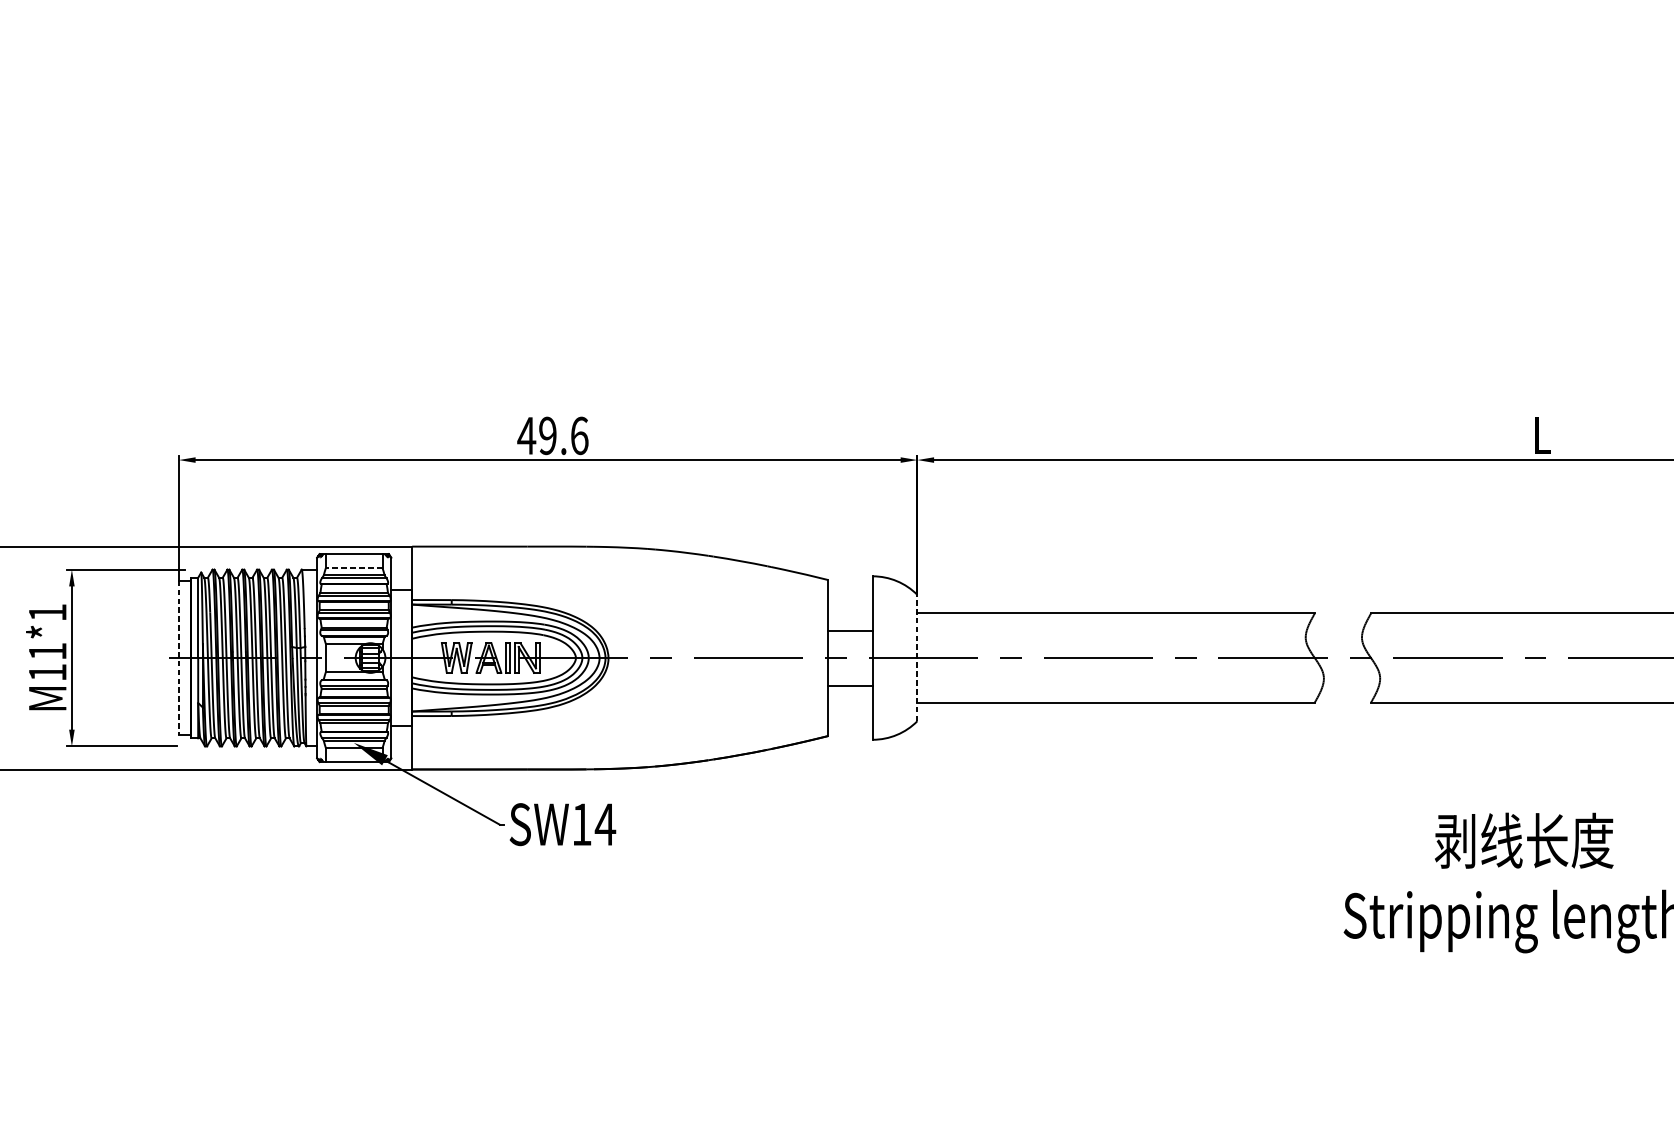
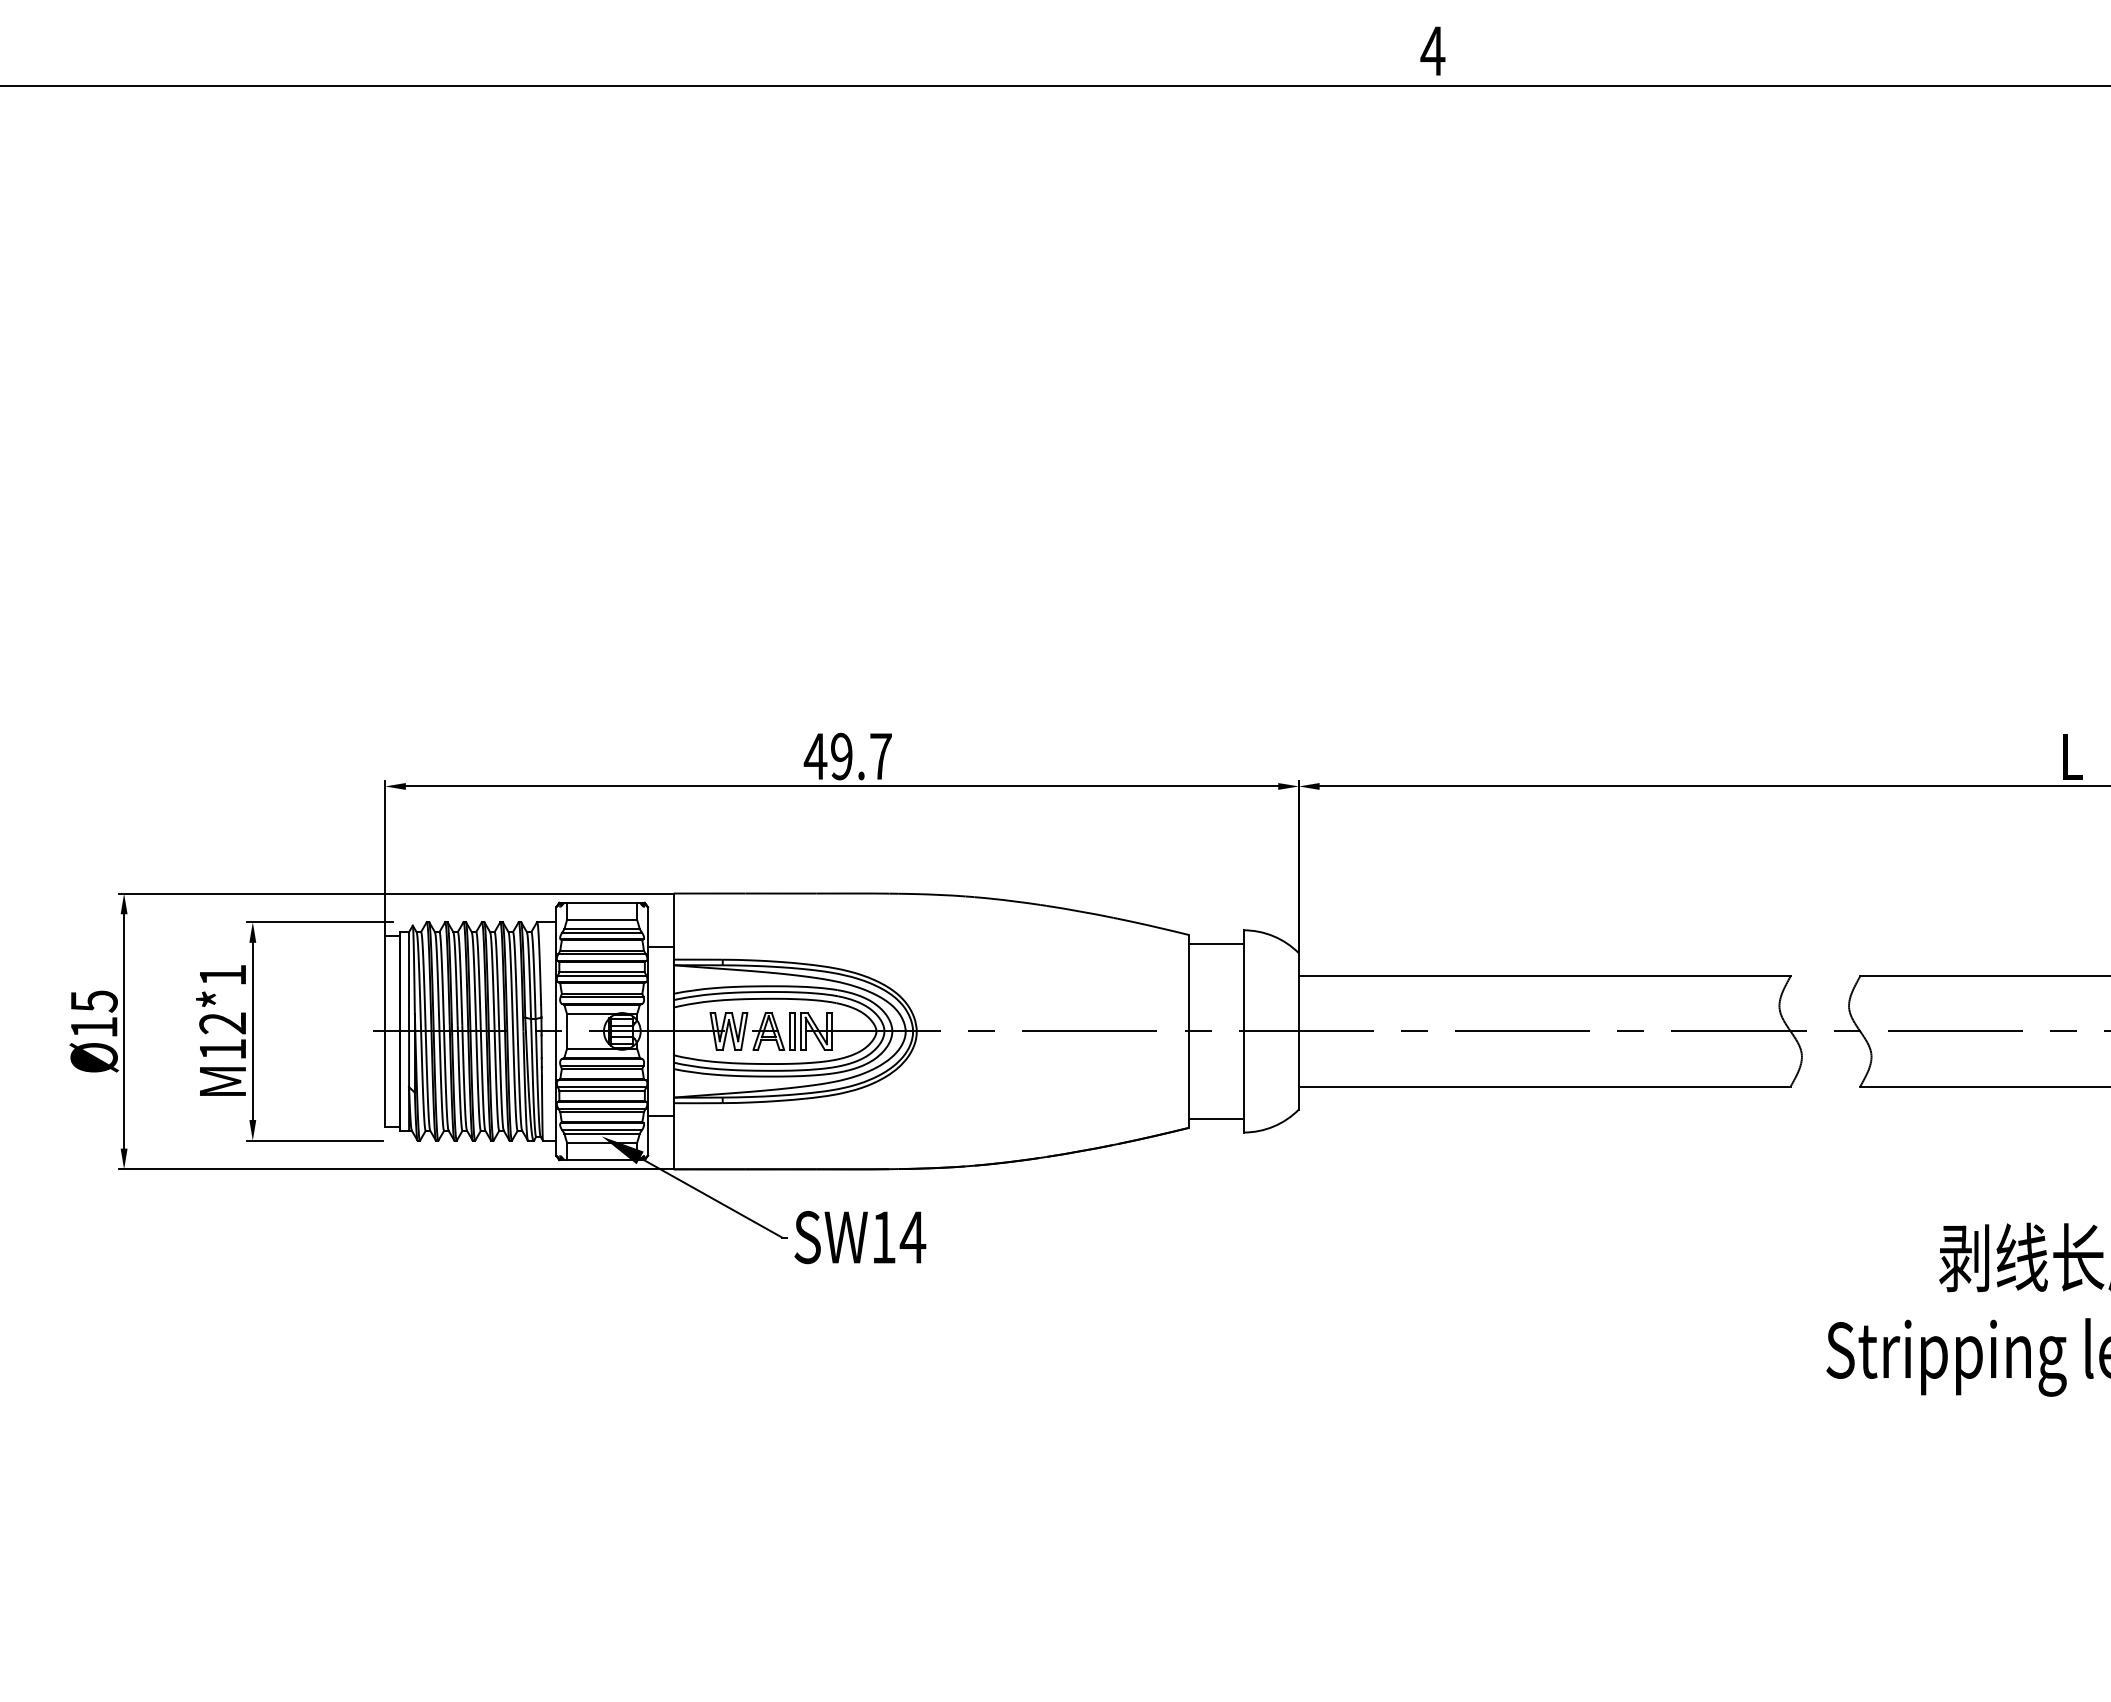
text: (580, 435) -> (881, 756), 49.6 -> 49.7
line: (353, 567) -> (601, 919), dashed -> solid
line: (849, 631) -> (1215, 944), moved
text: (47, 651) -> (222, 1023), M11*1 -> M12*1
line: (917, 657) -> (1298, 1030), dashed -> solid
line: (179, 658) -> (385, 1031), dashed -> solid
line: (849, 685) -> (1215, 1118), moved

